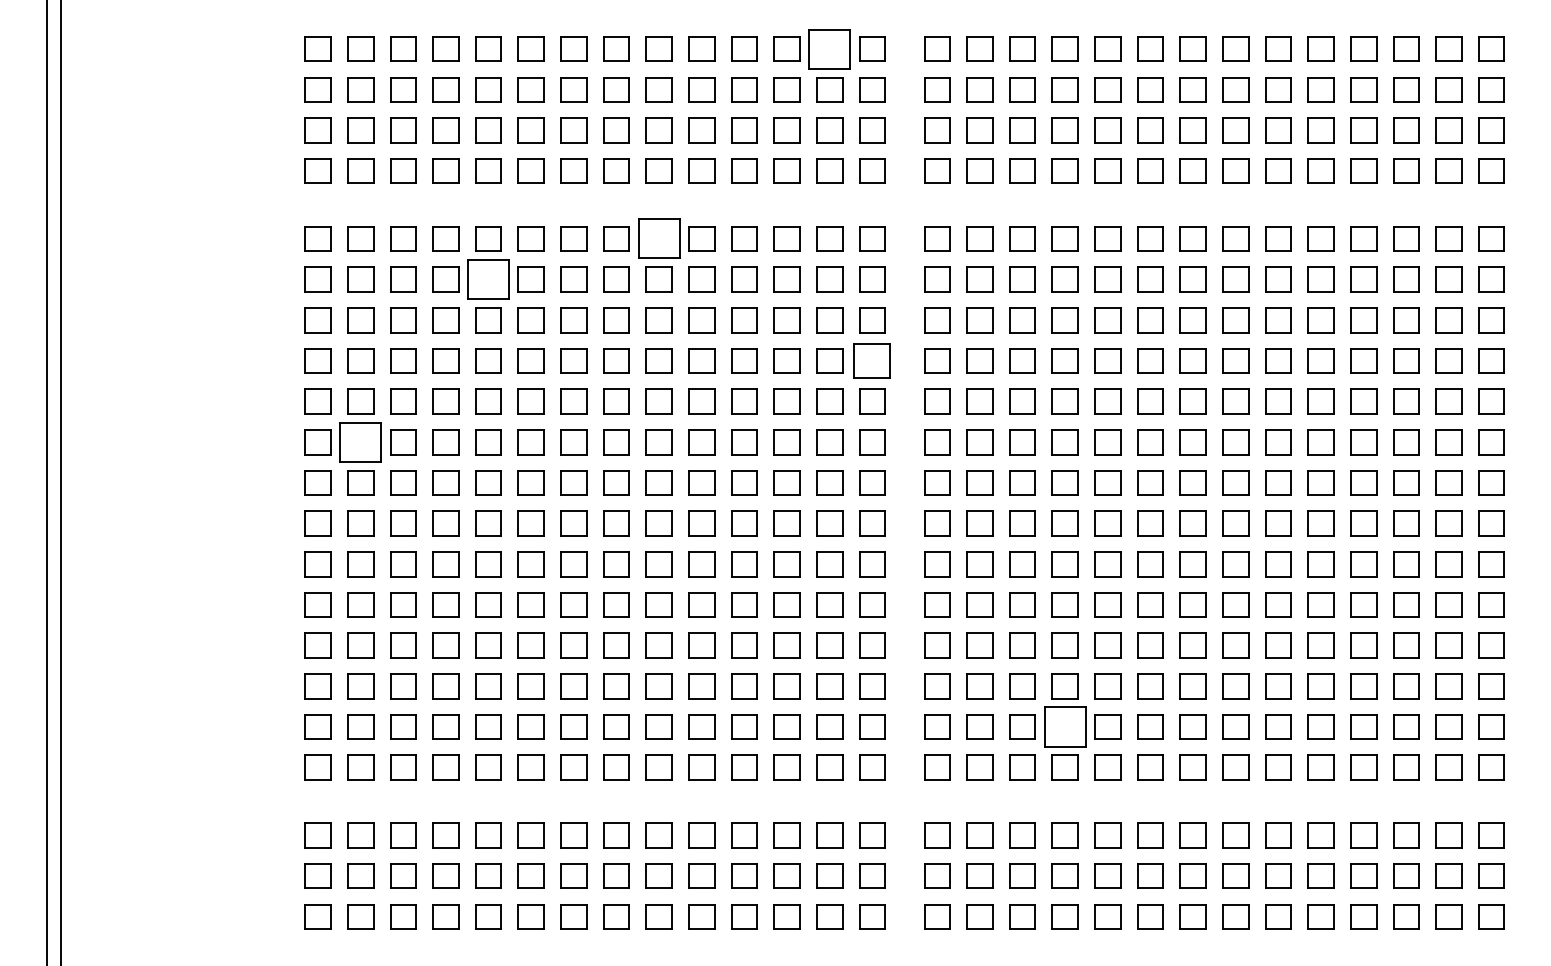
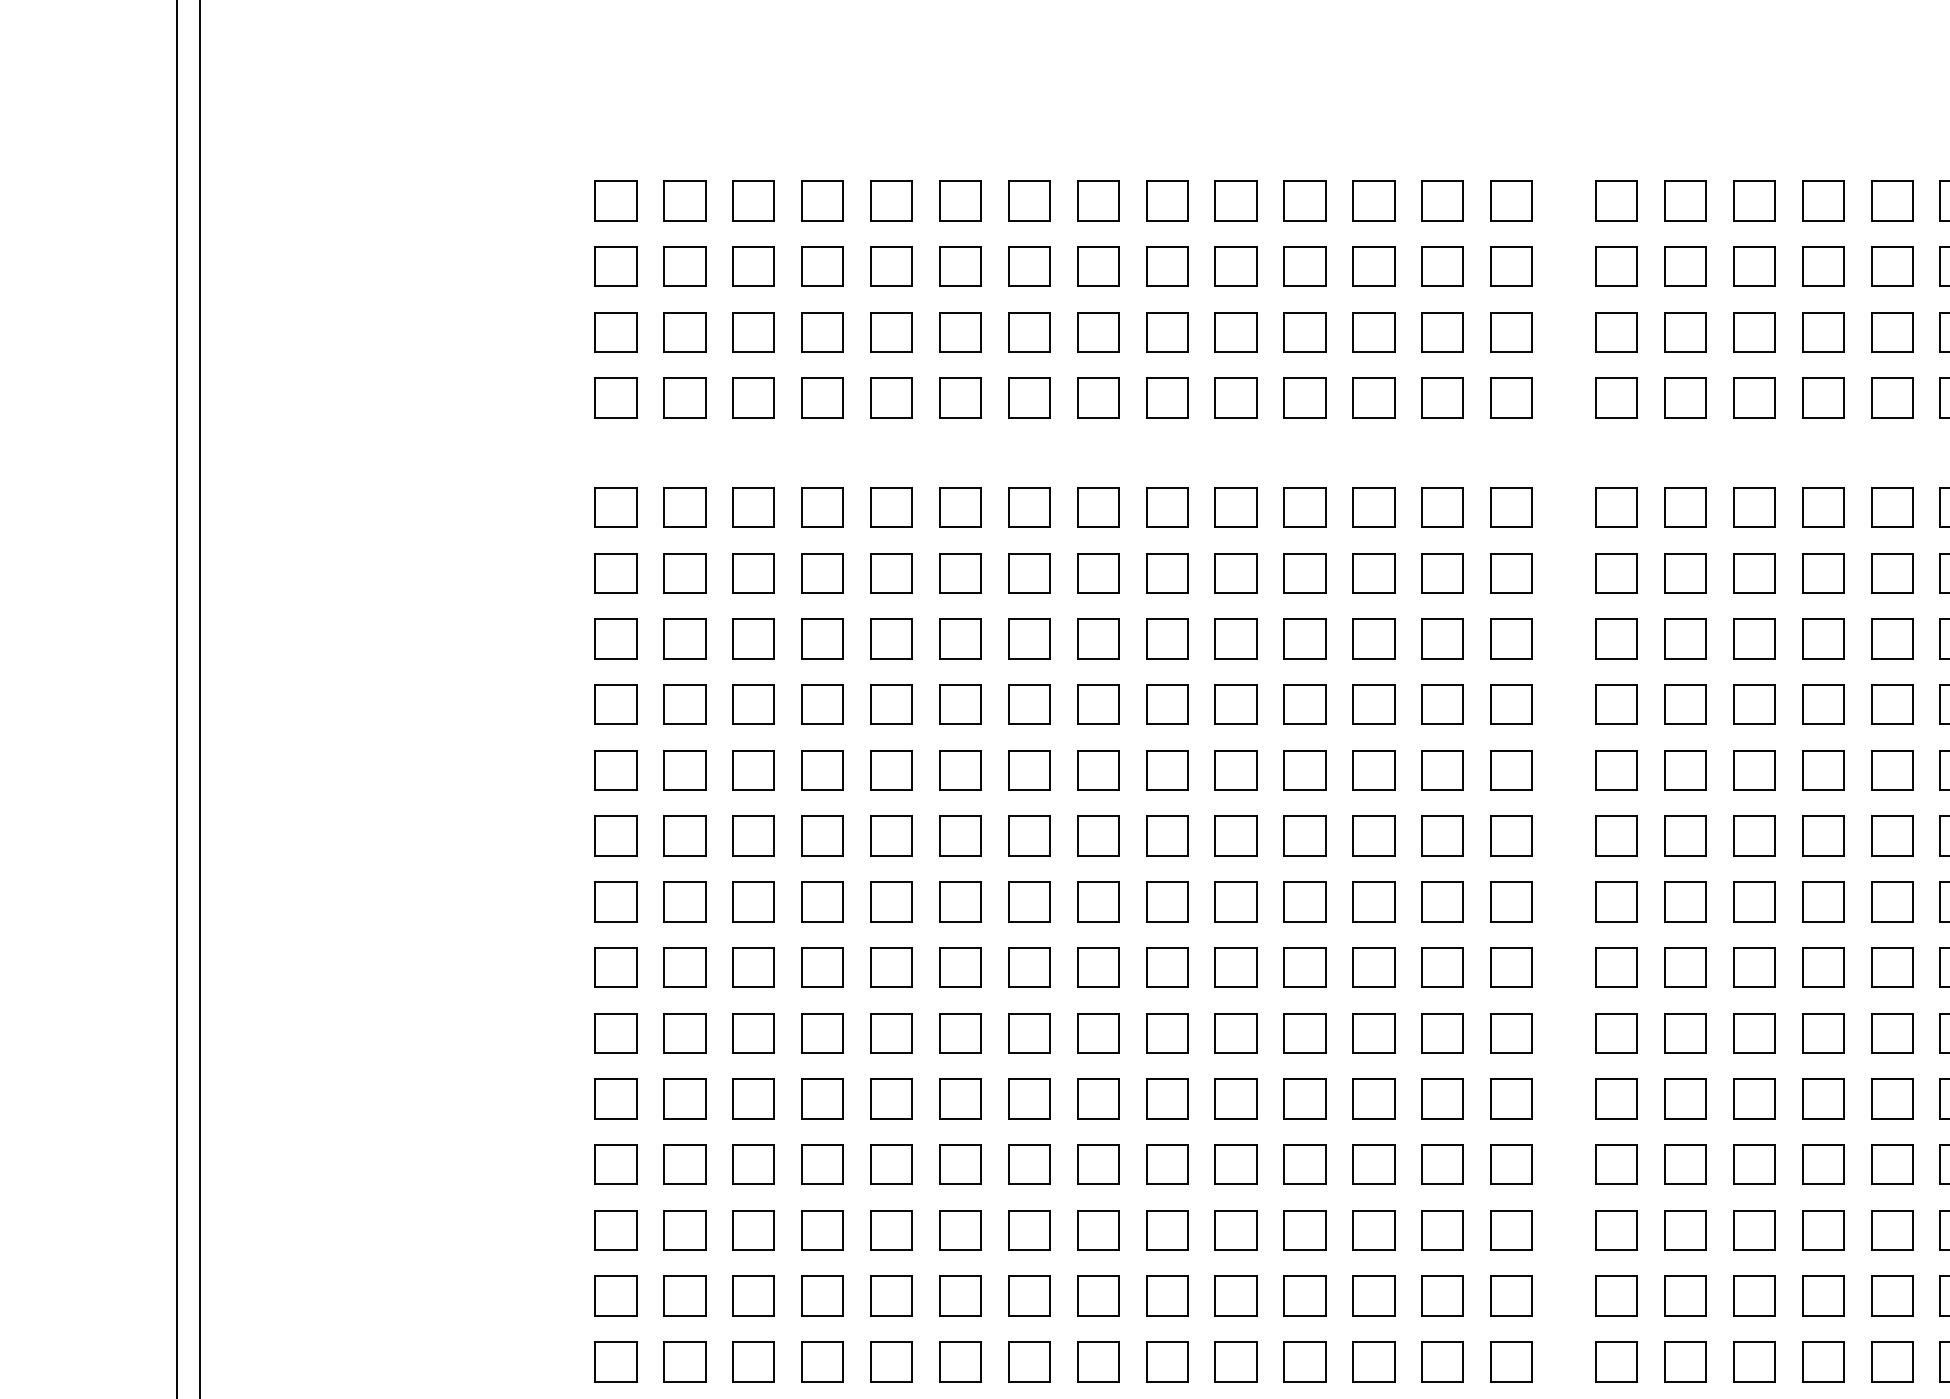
part: (829, 48) -> (1442, 199), size x0.62
part: (658, 238) -> (1166, 506), size x0.62
part: (488, 279) -> (891, 573), size x0.62
part: (872, 360) -> (1511, 703), size x0.71
part: (360, 442) -> (684, 836), size x0.62
part: (1064, 726) -> (1822, 1295), size x0.62

